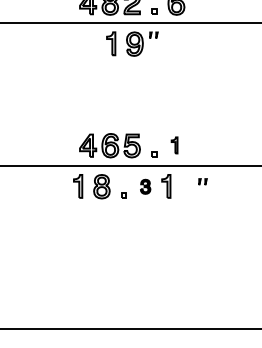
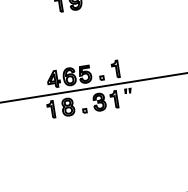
part: (174, 145) -> (115, 69), size x1.43
part: (202, 181) -> (127, 90), moved
part: (145, 186) -> (99, 102), size x1.67

